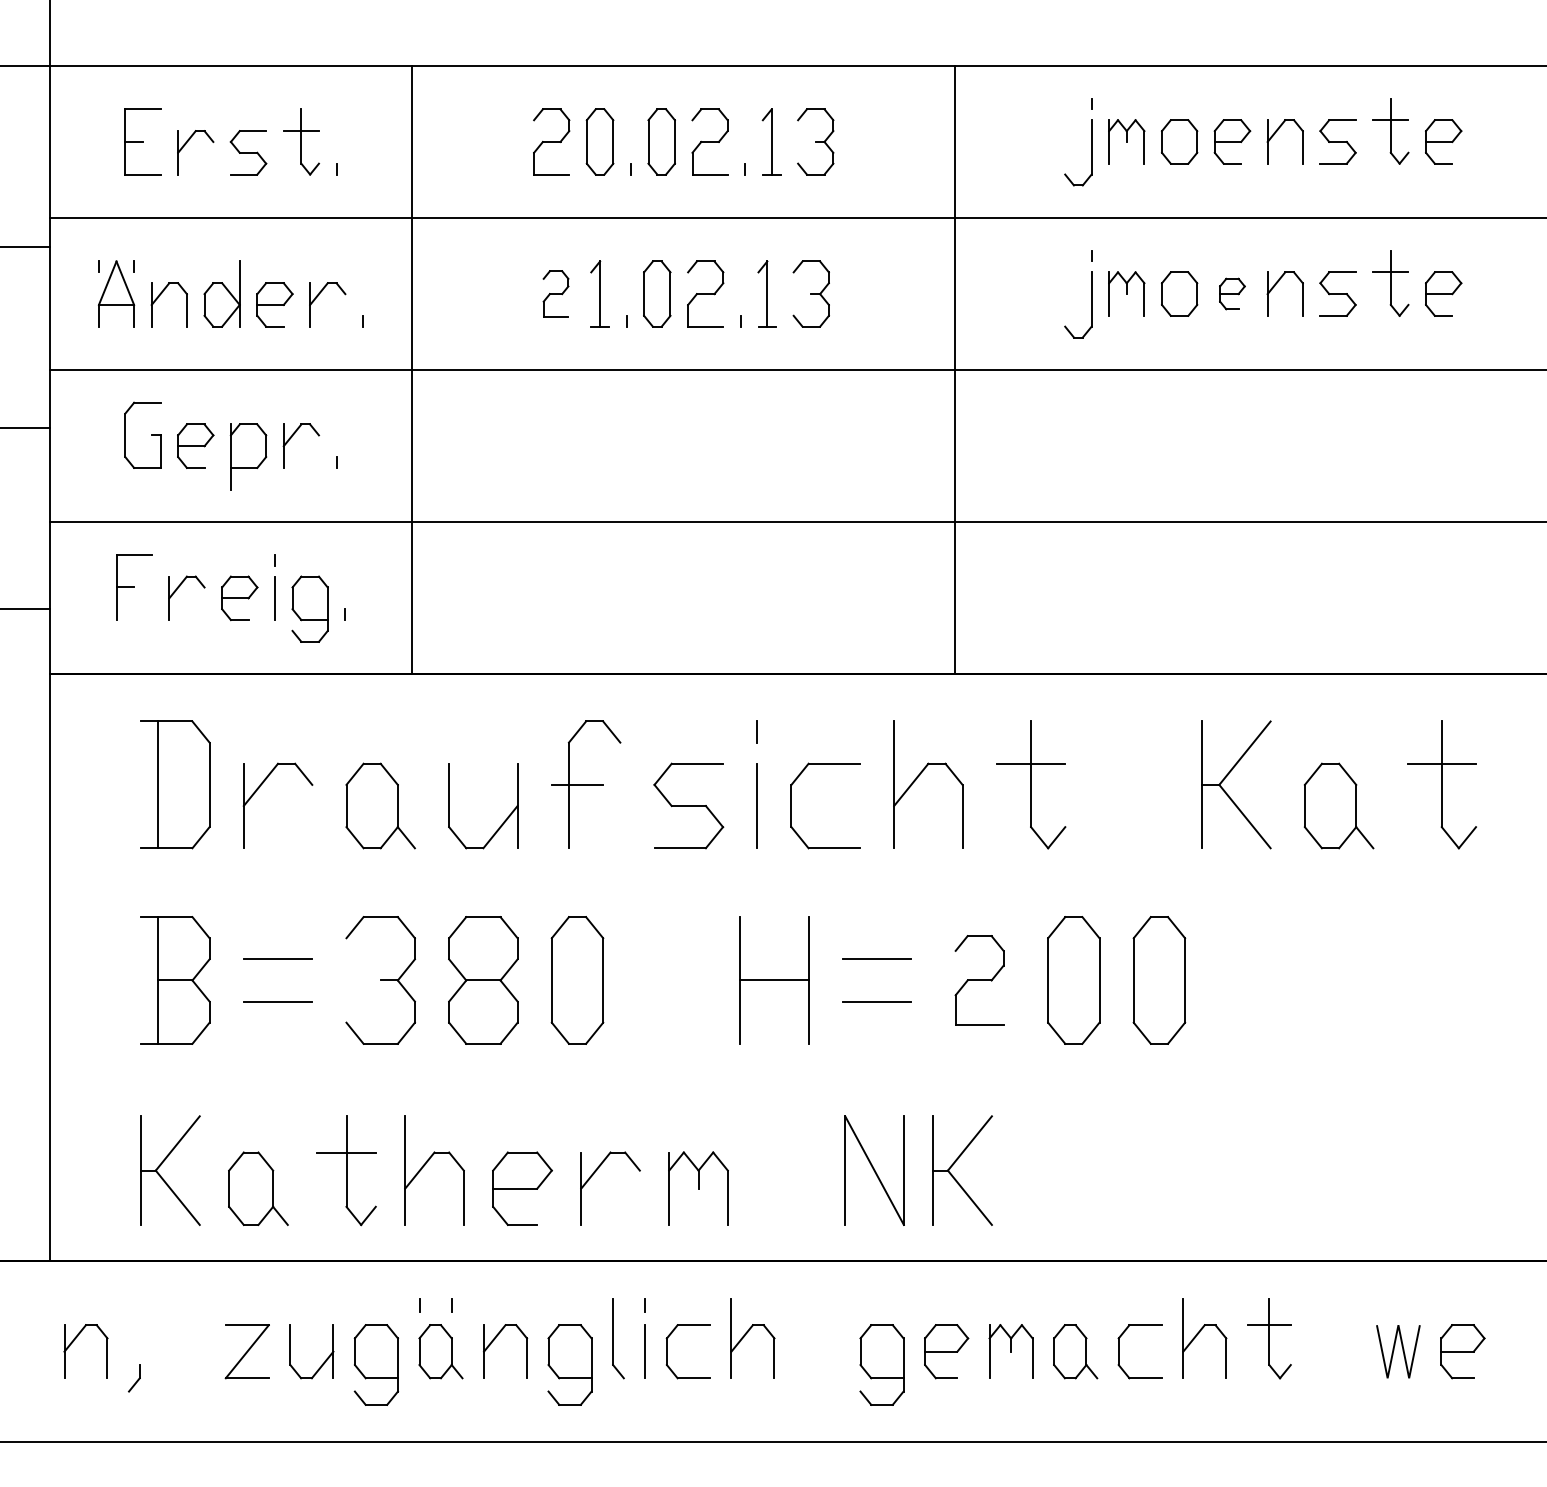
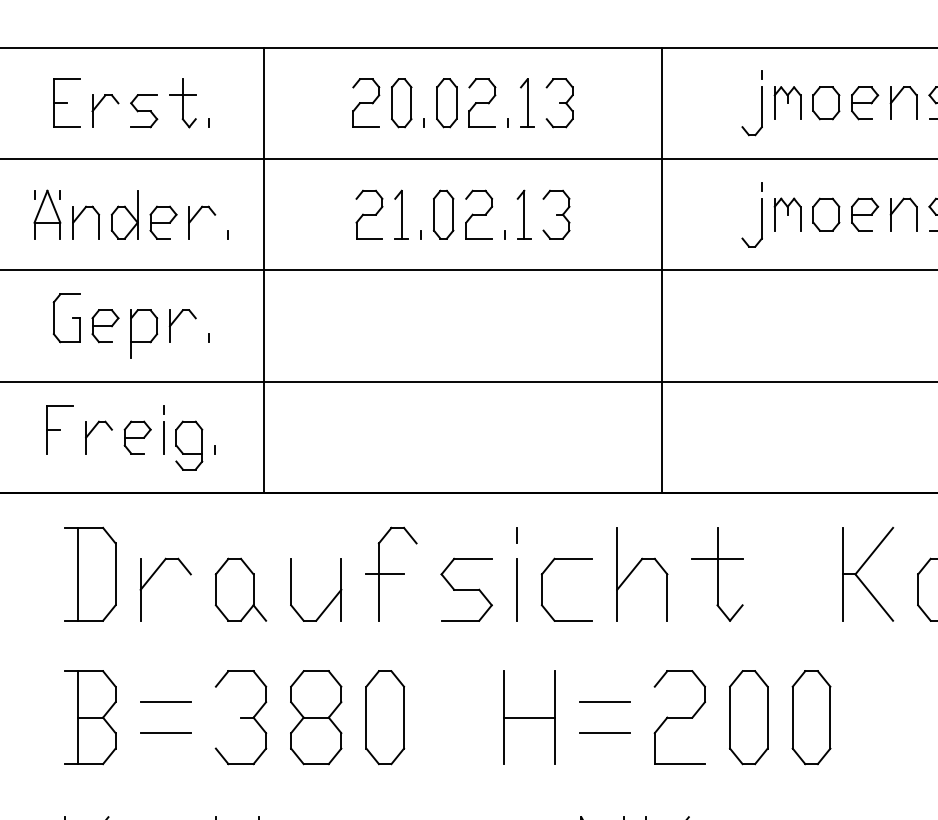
part: (555, 293) -> (369, 214), size x1.43
part: (1232, 293) -> (865, 214), size x1.43
part: (979, 980) -> (679, 717), size x1.43

